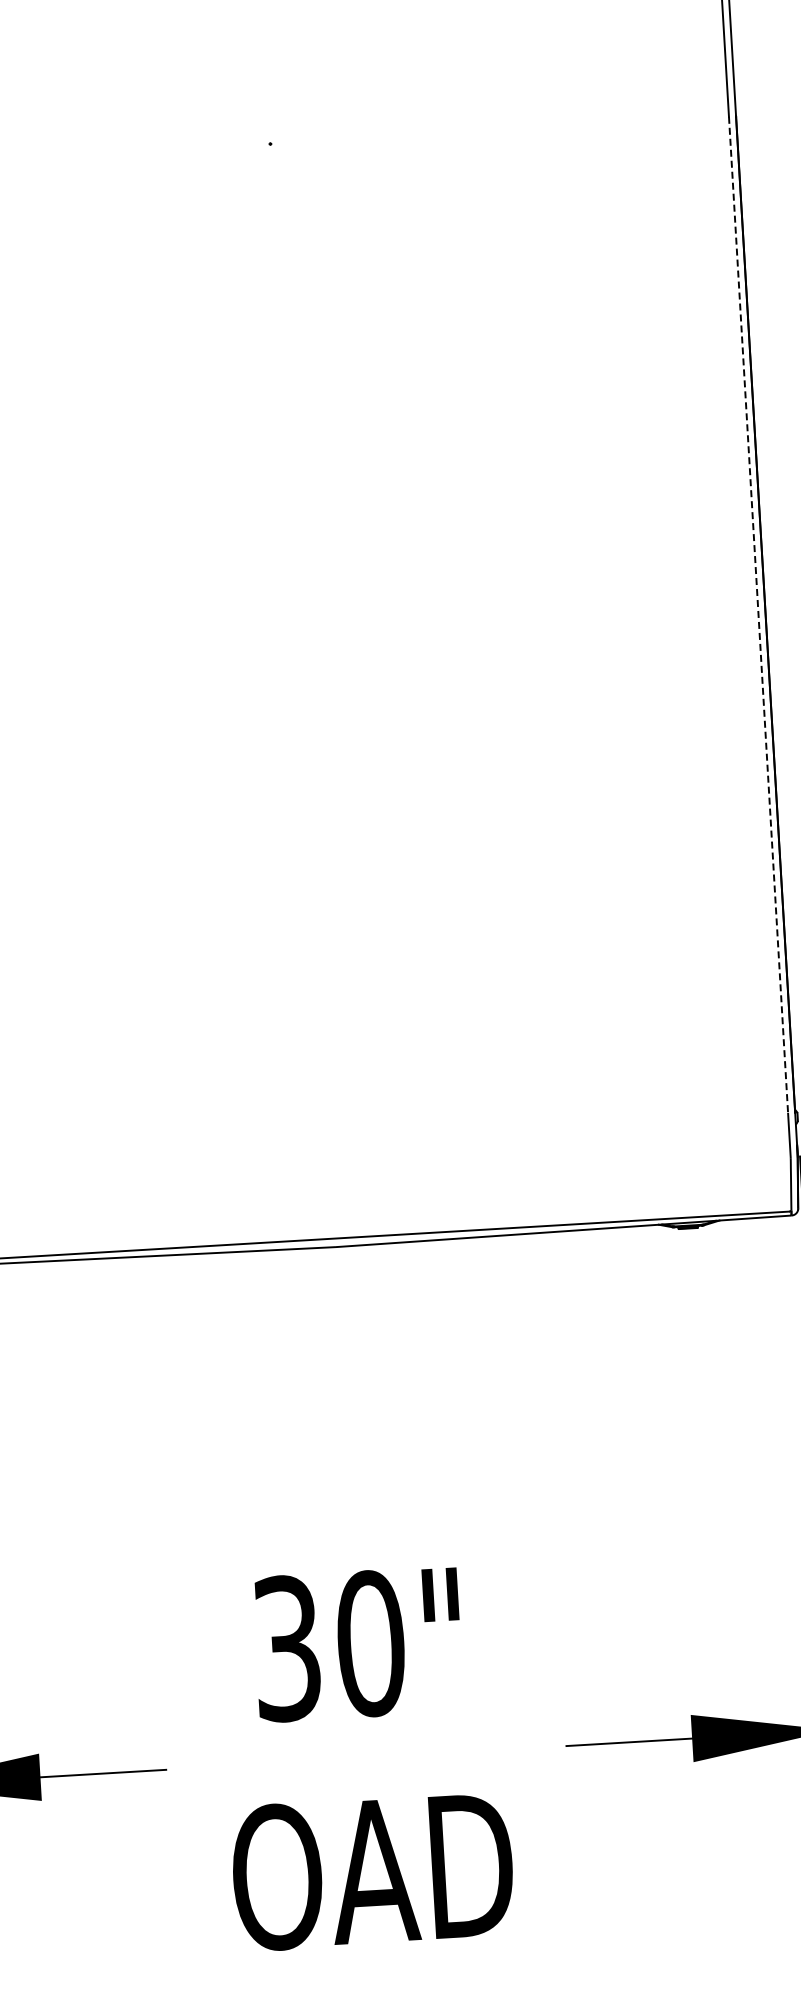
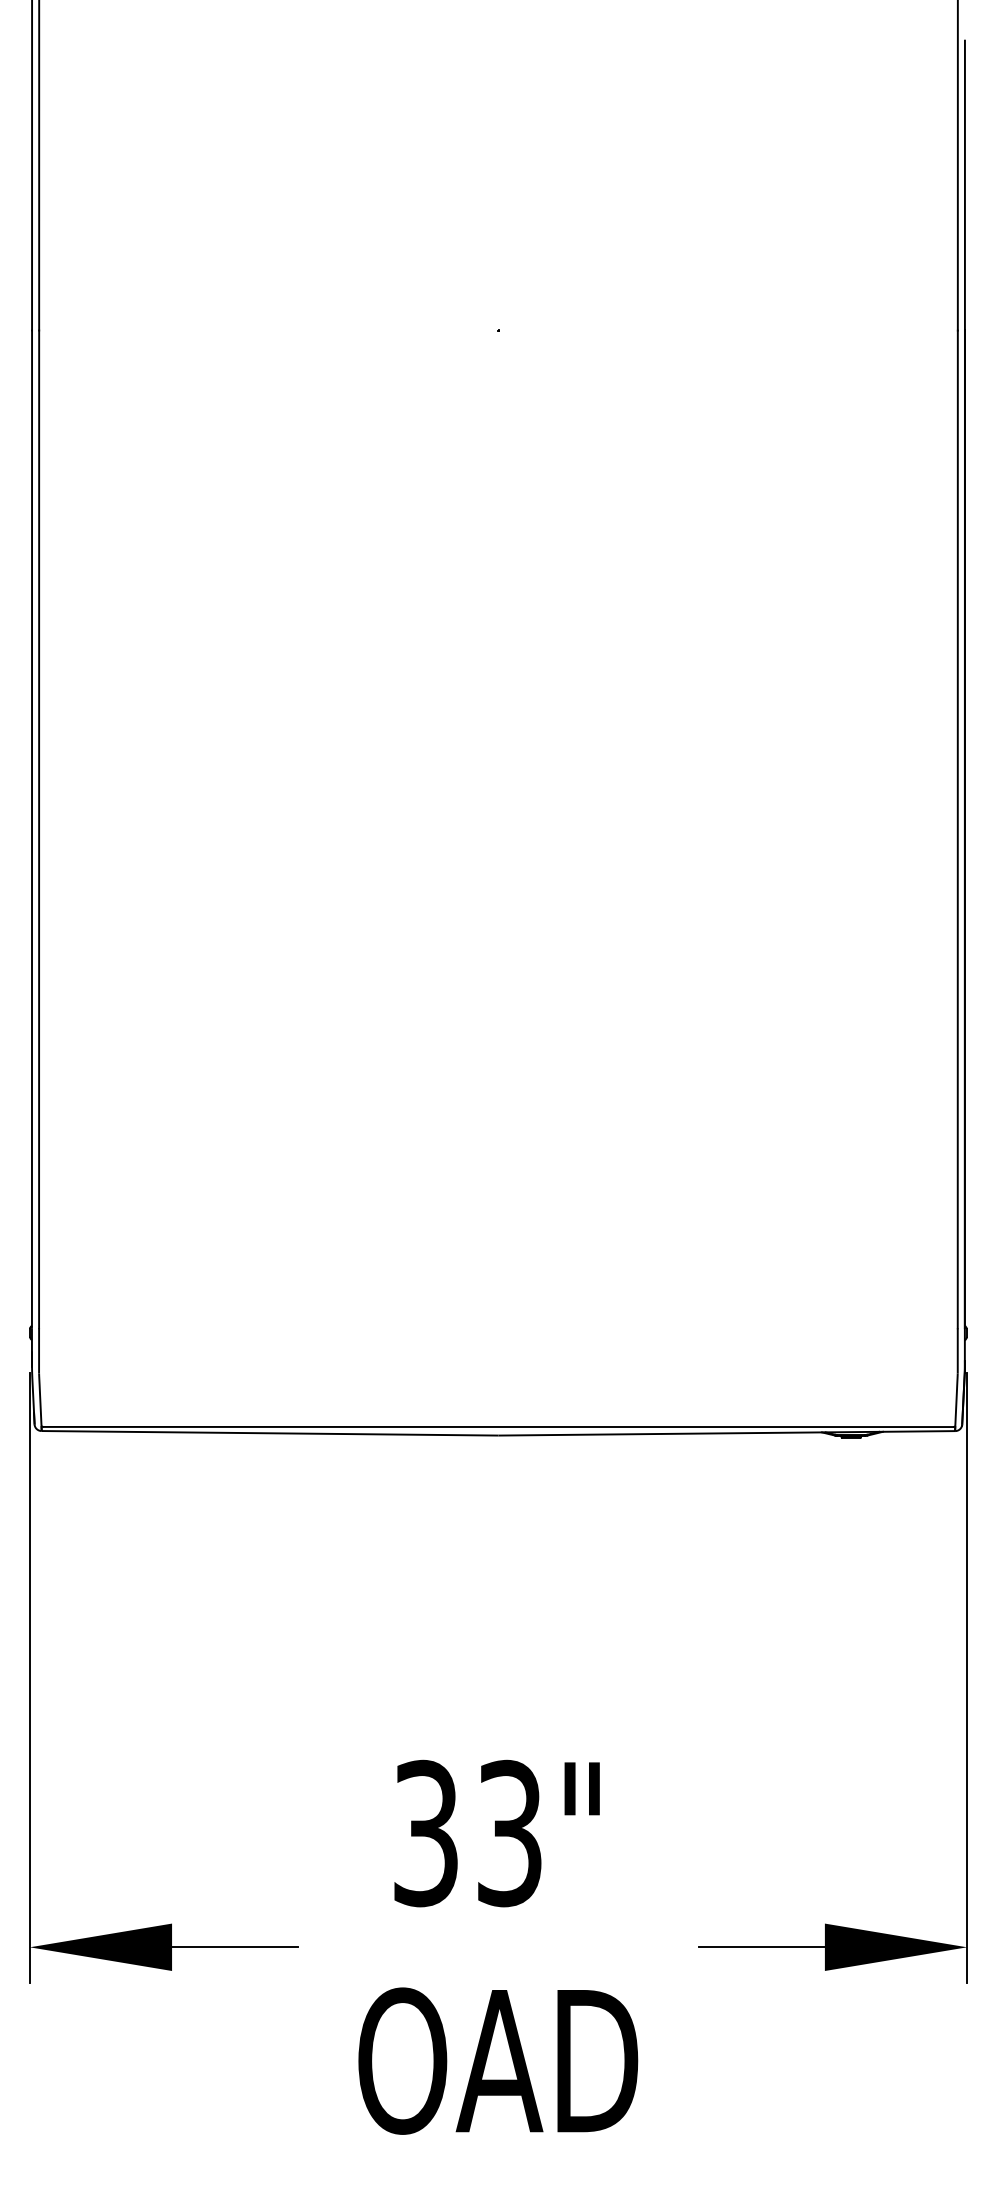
line: (758, 614) -> (957, 829), dashed -> solid
text: (371, 1643) -> (510, 1833), 30" -> 33"

